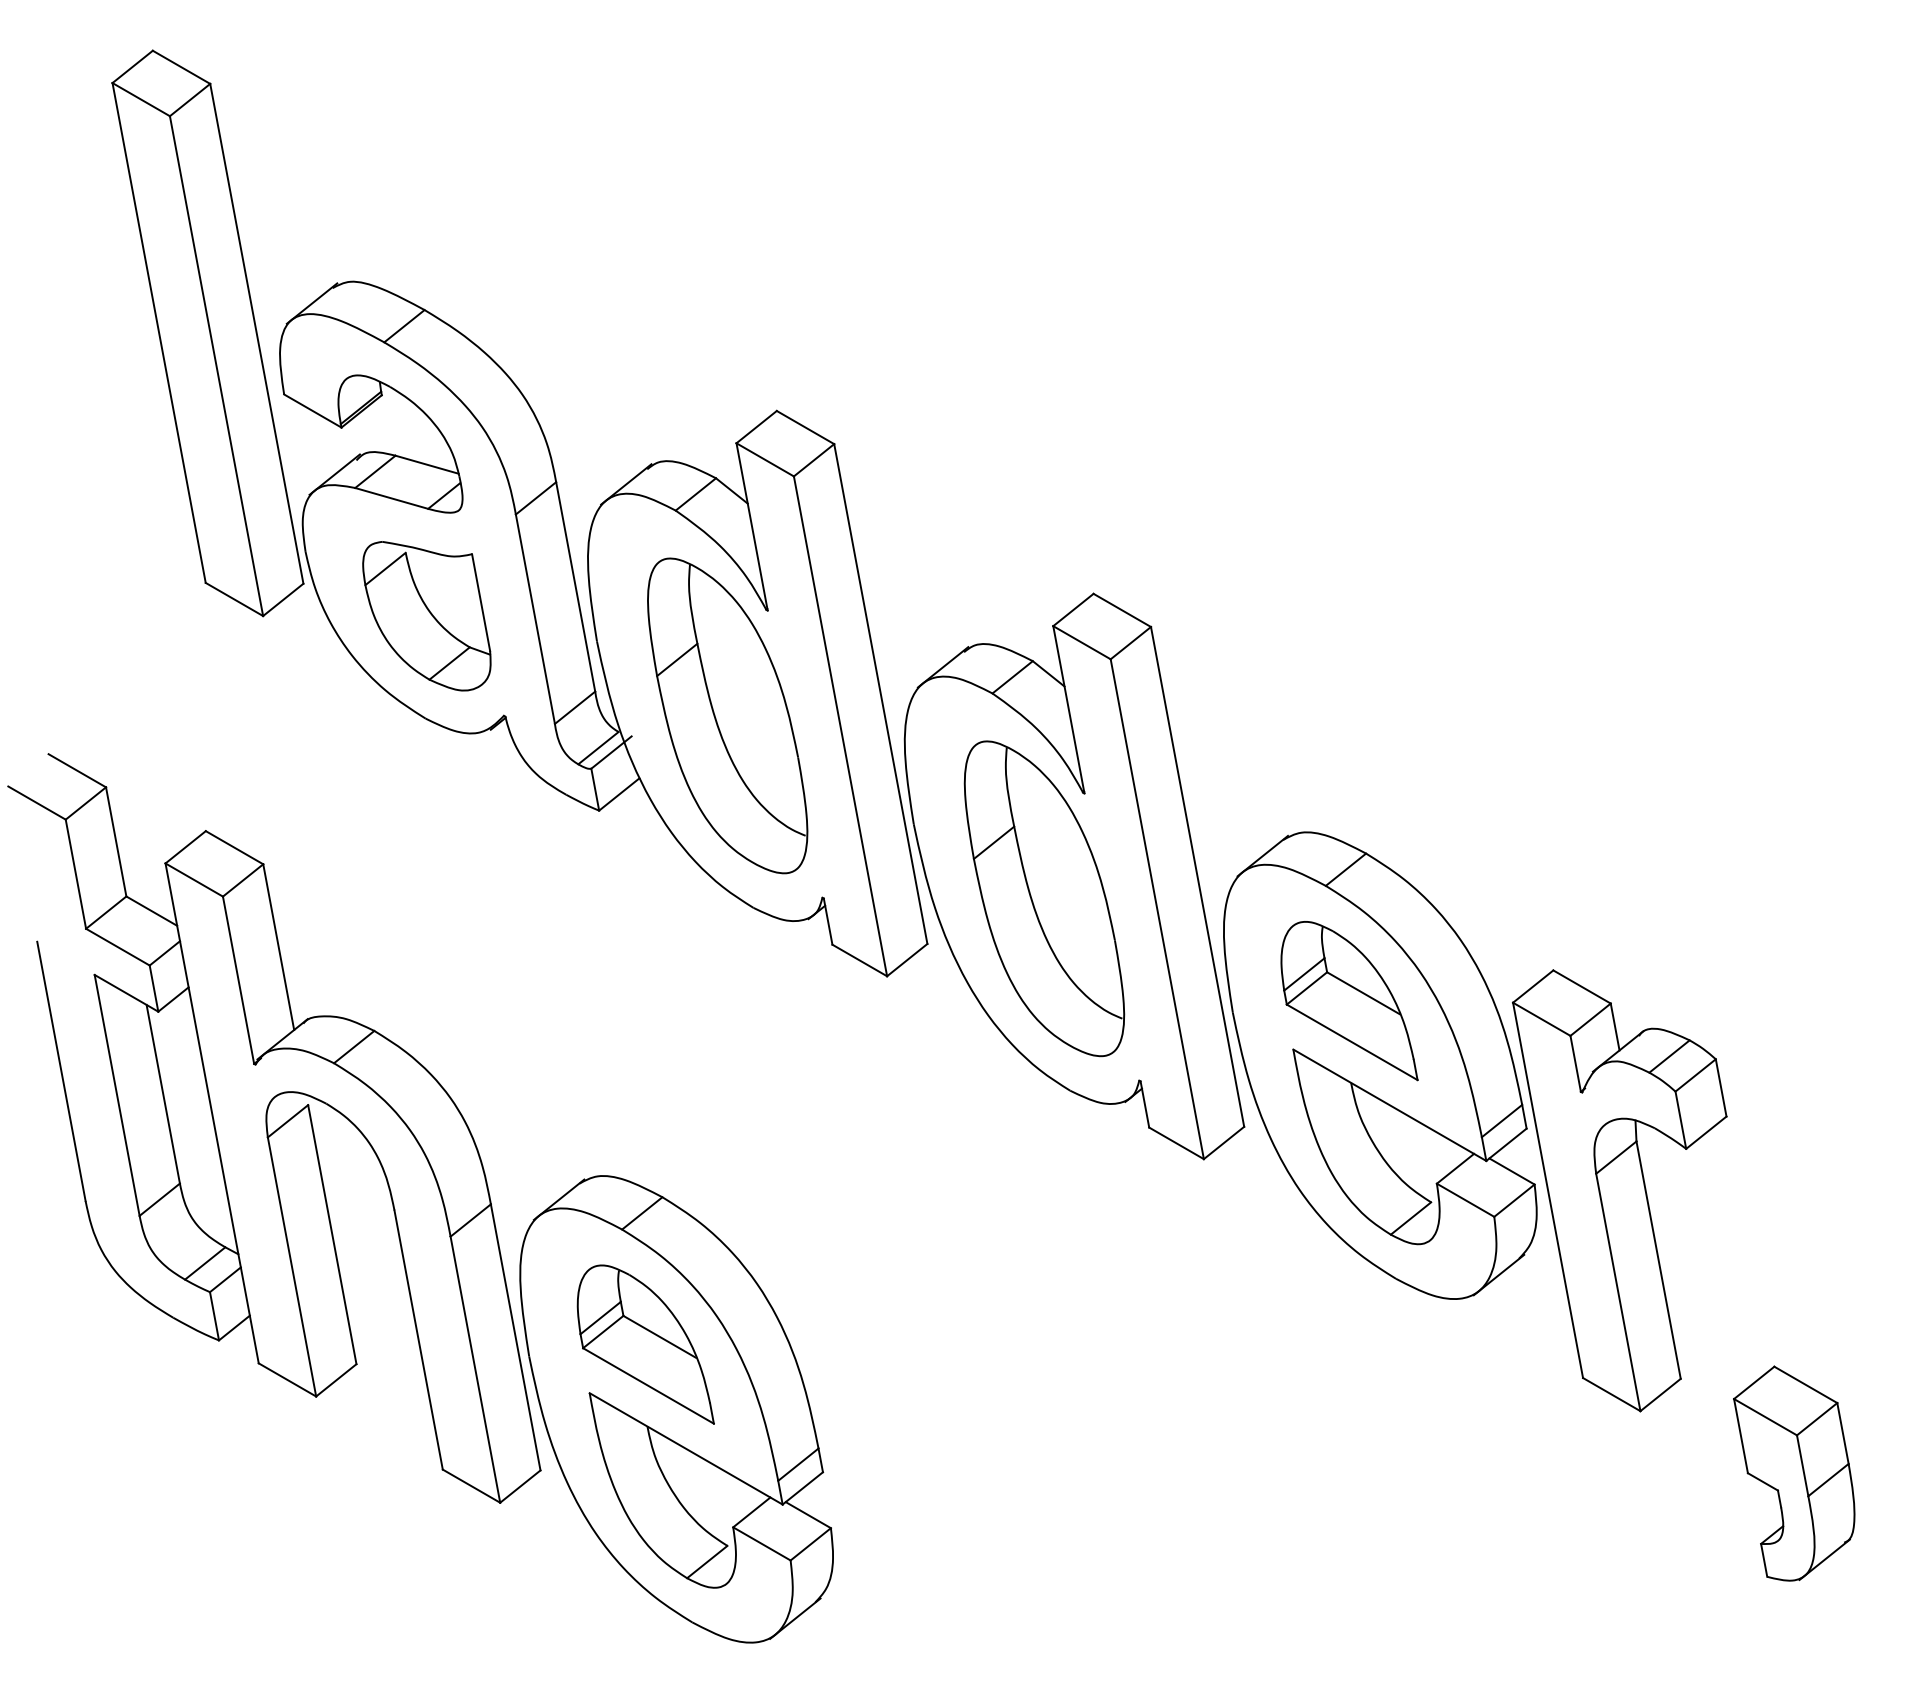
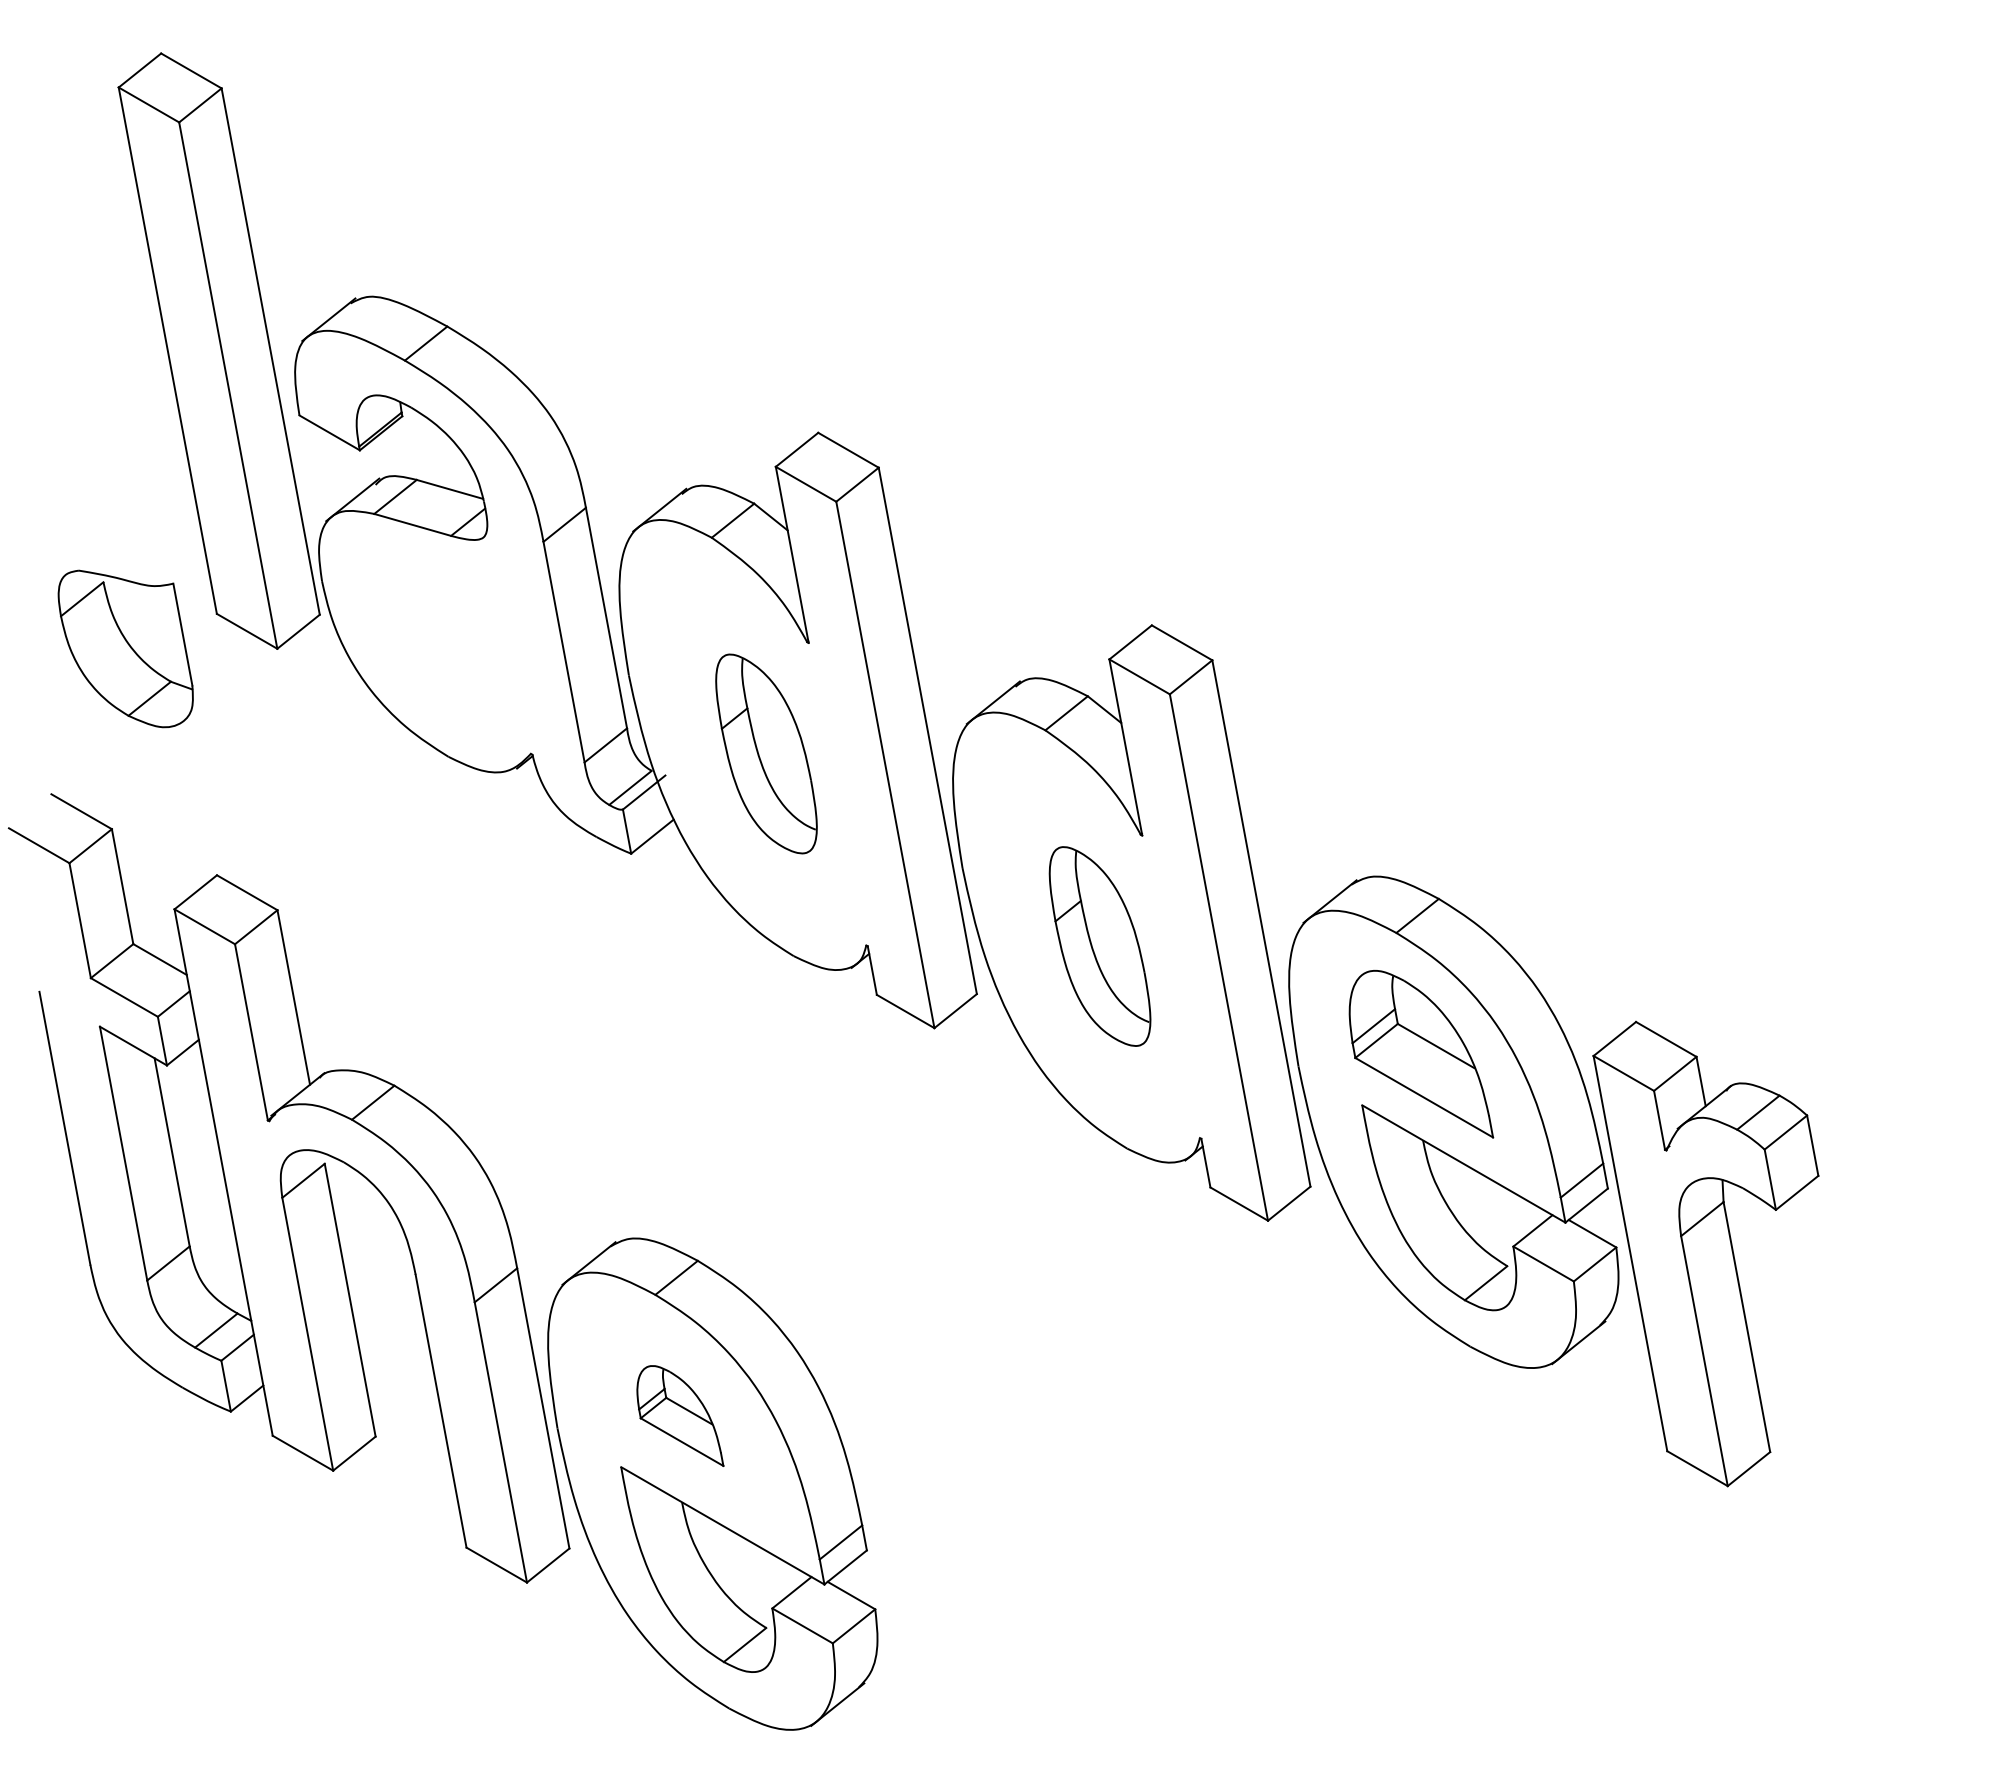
part: (426, 615) -> (125, 648), moved
part: (727, 715) -> (766, 753), size x0.6
part: (1043, 898) -> (1099, 946), size x0.6
part: (645, 1344) -> (680, 1415), size x0.6
part: (1794, 1473) -> (1889, 1551), removed

